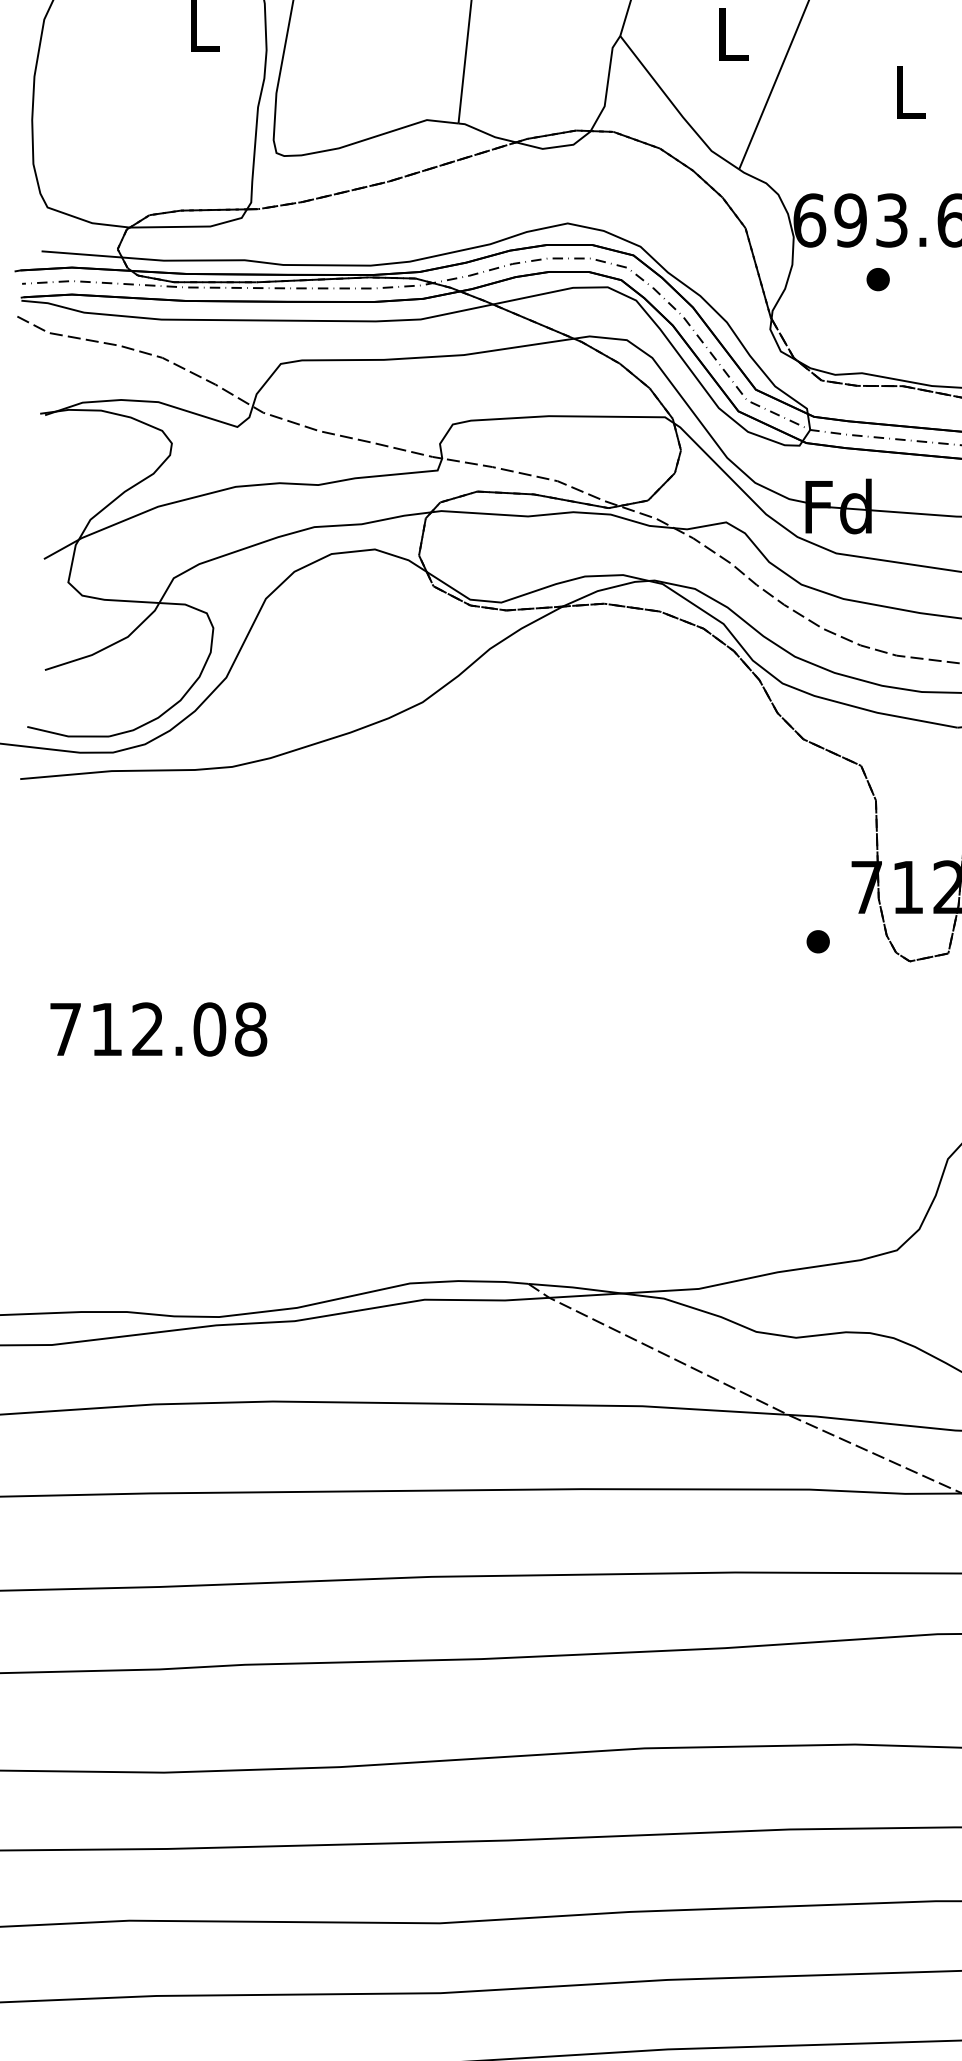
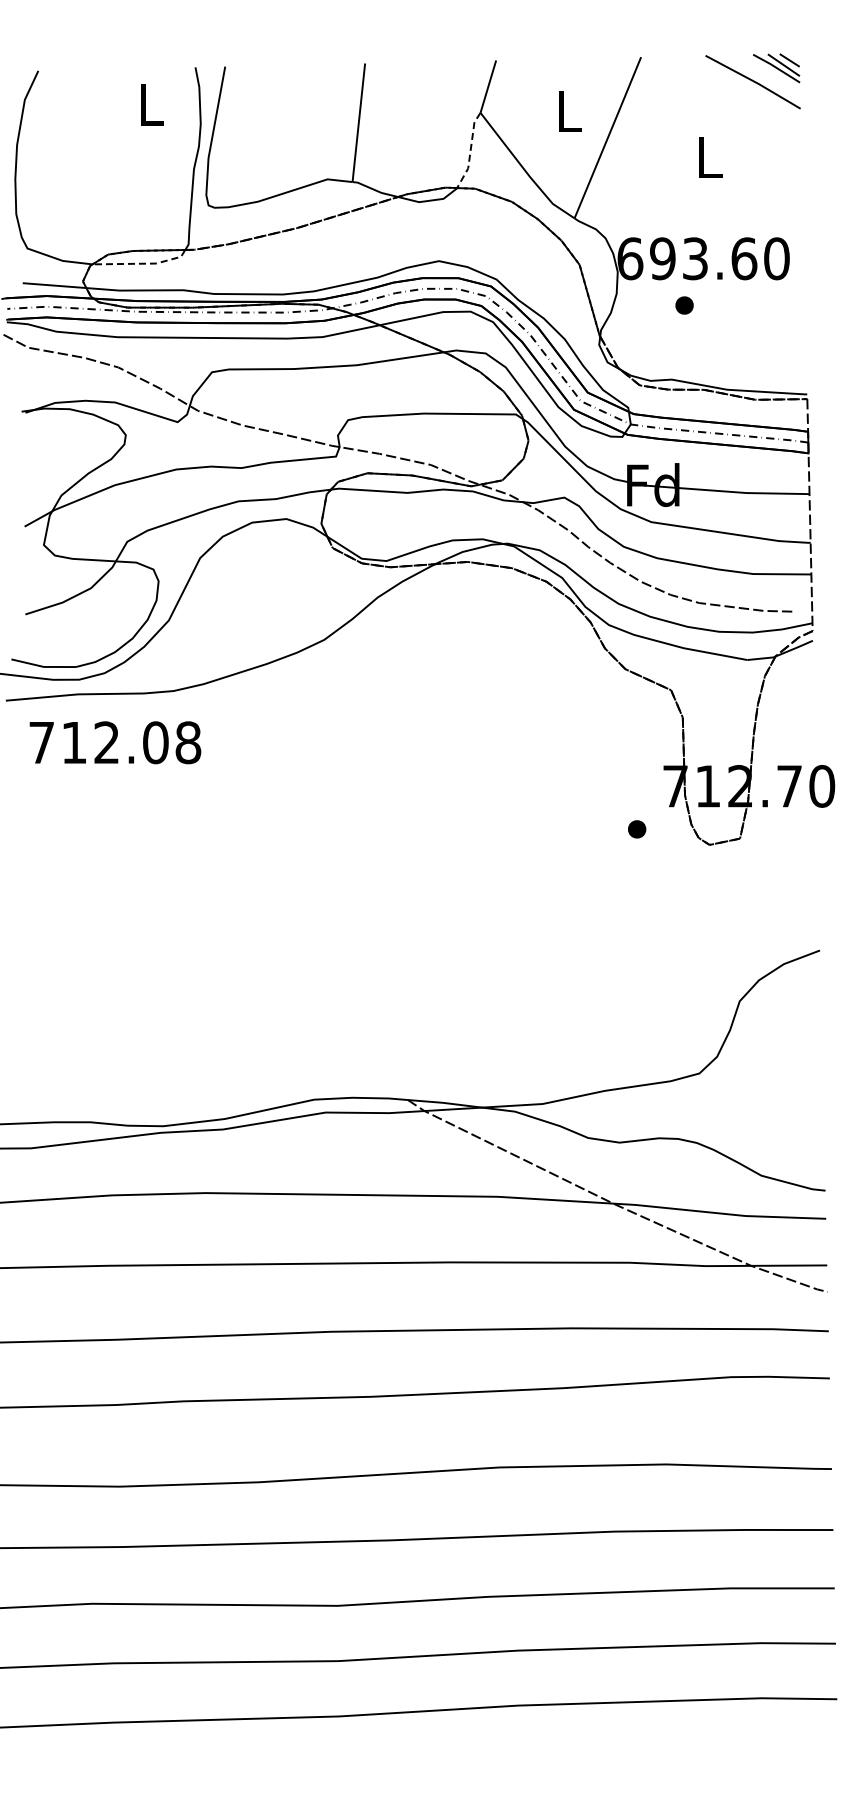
line: (607, 83) -> (470, 150), solid -> dashed
line: (192, 226) -> (142, 263), solid -> dashed
text: (158, 1029) -> (115, 742), moved

